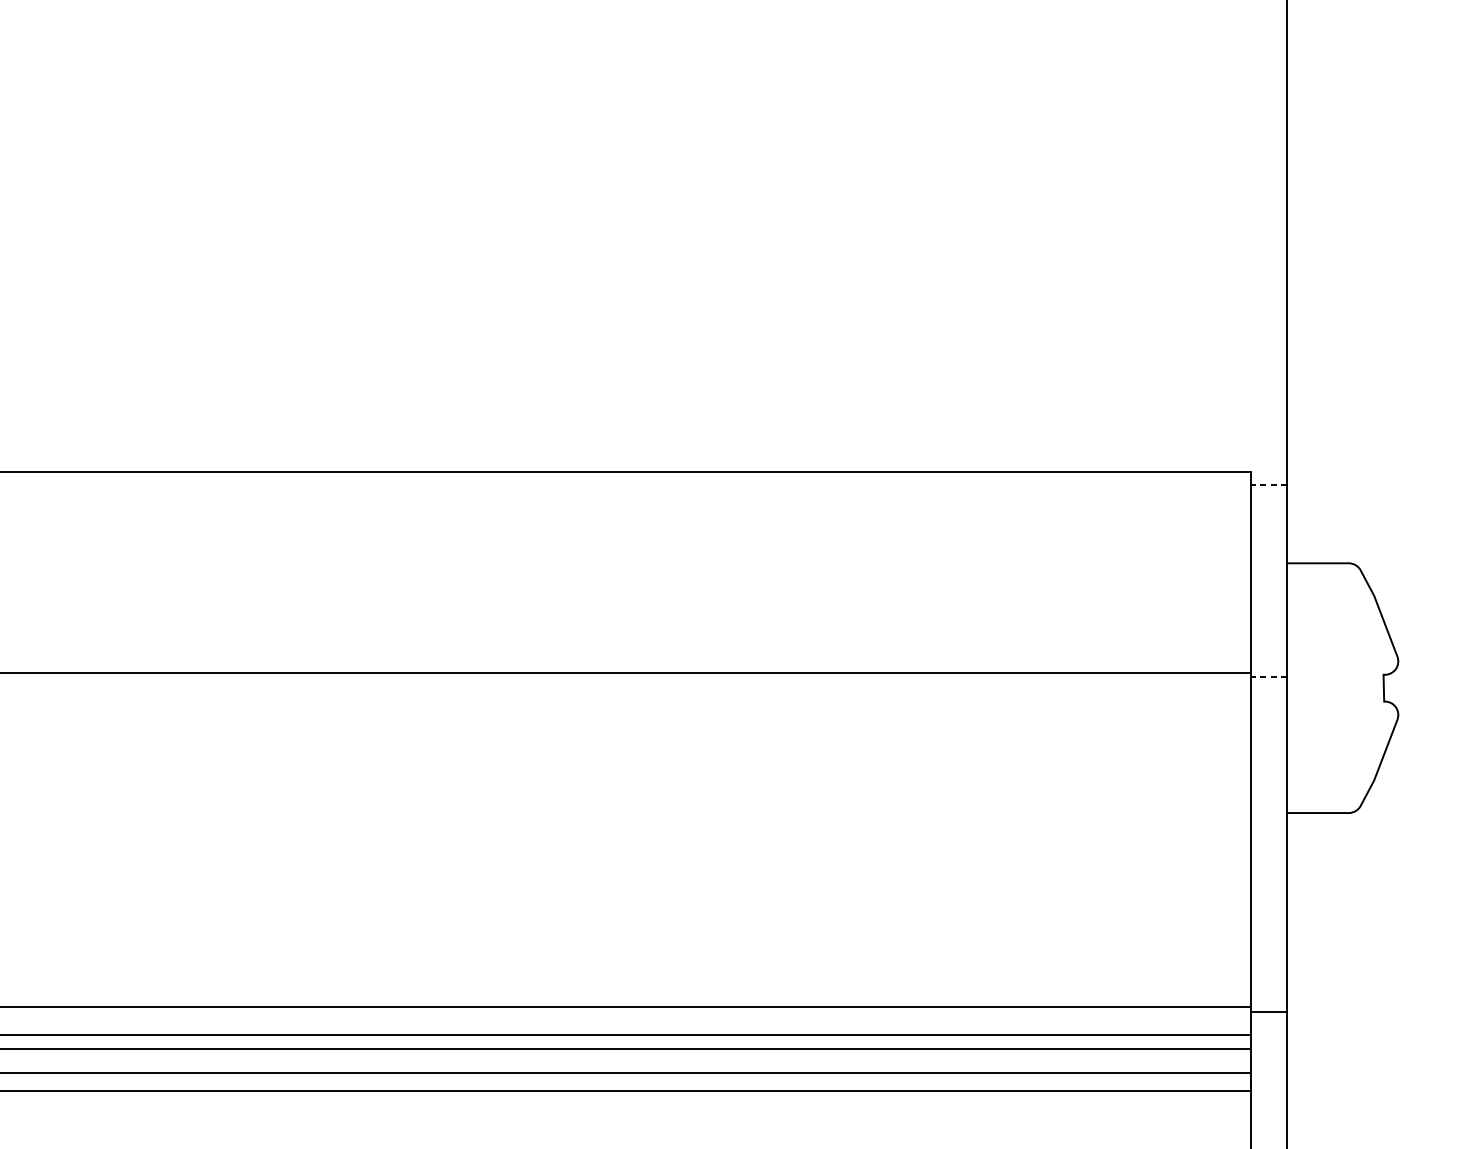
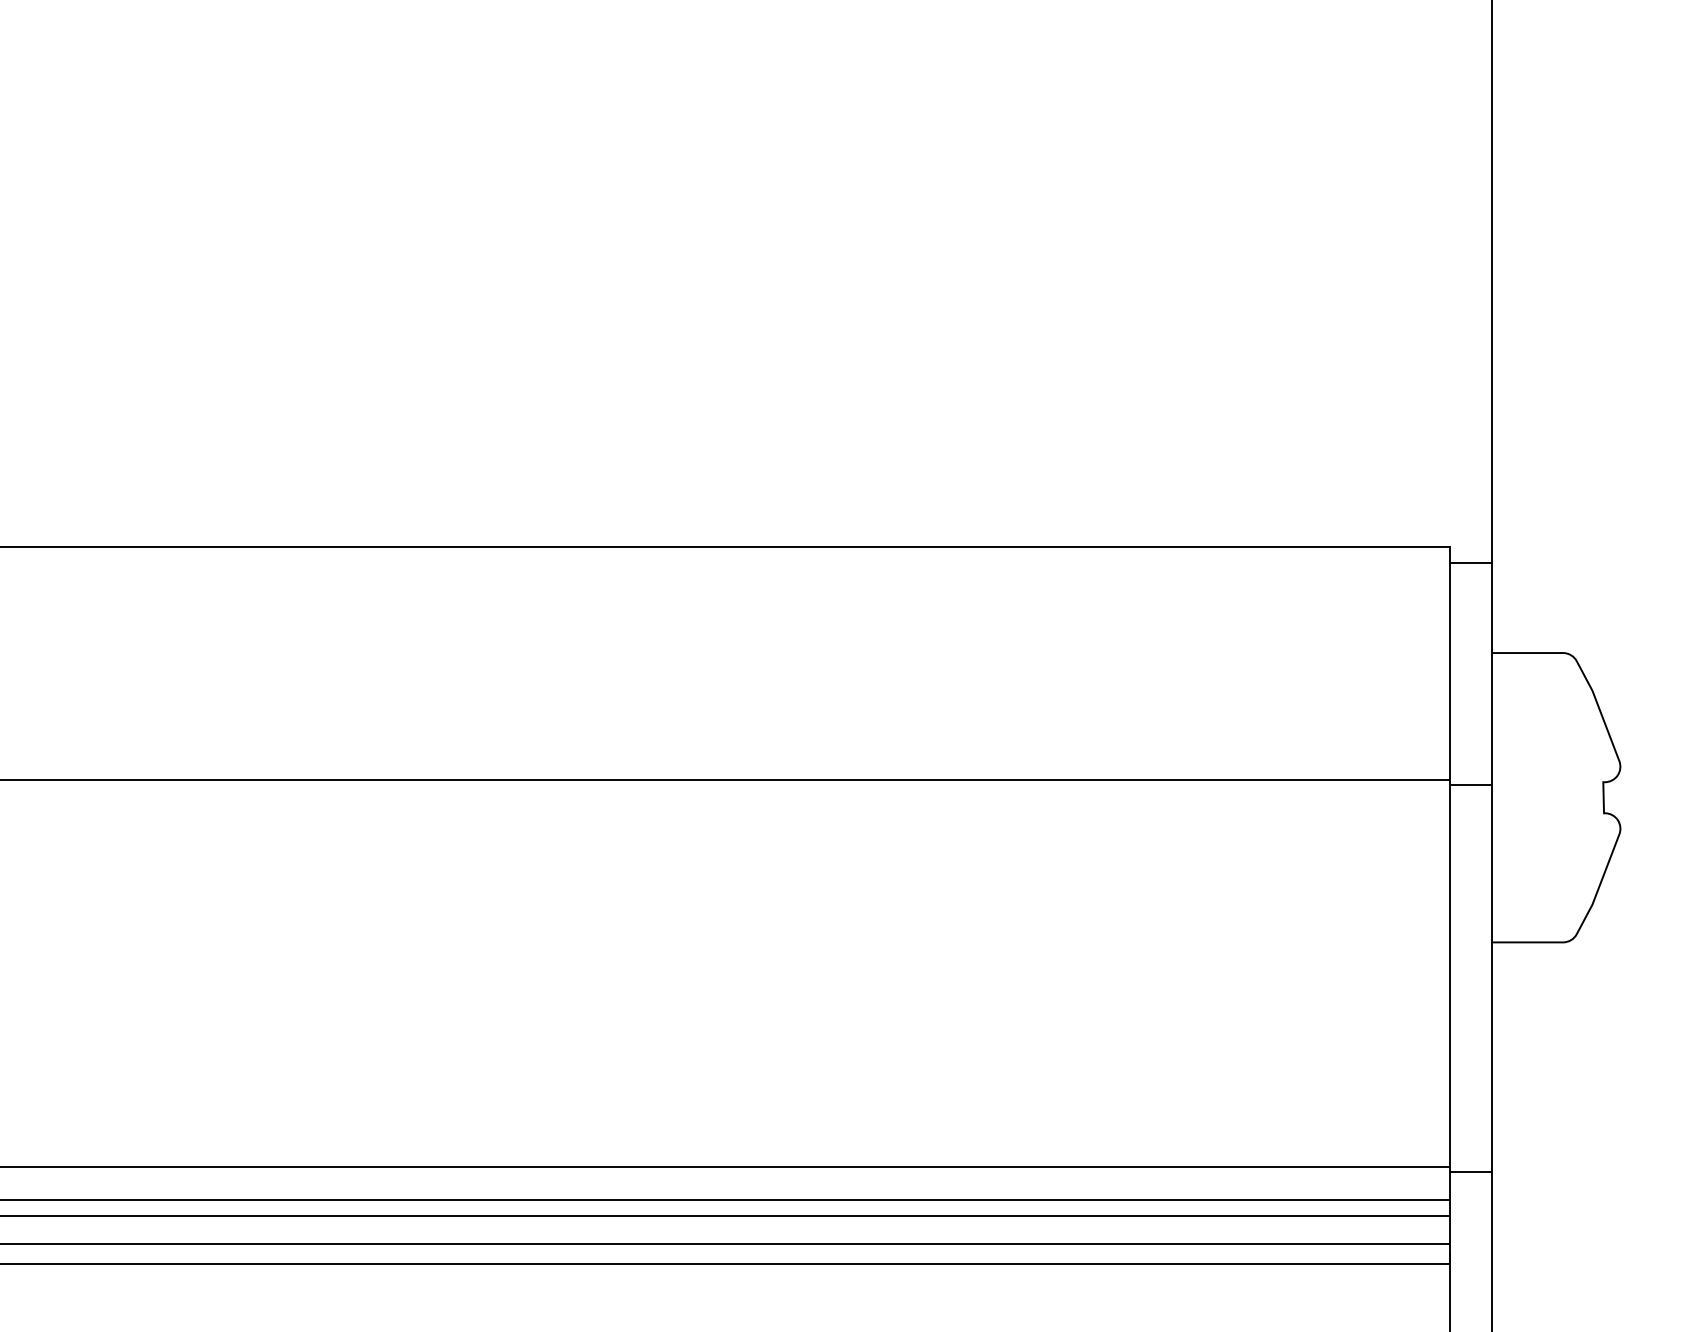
line: (1268, 485) -> (1470, 562), dashed -> solid
line: (1268, 676) -> (1470, 784), dashed -> solid

